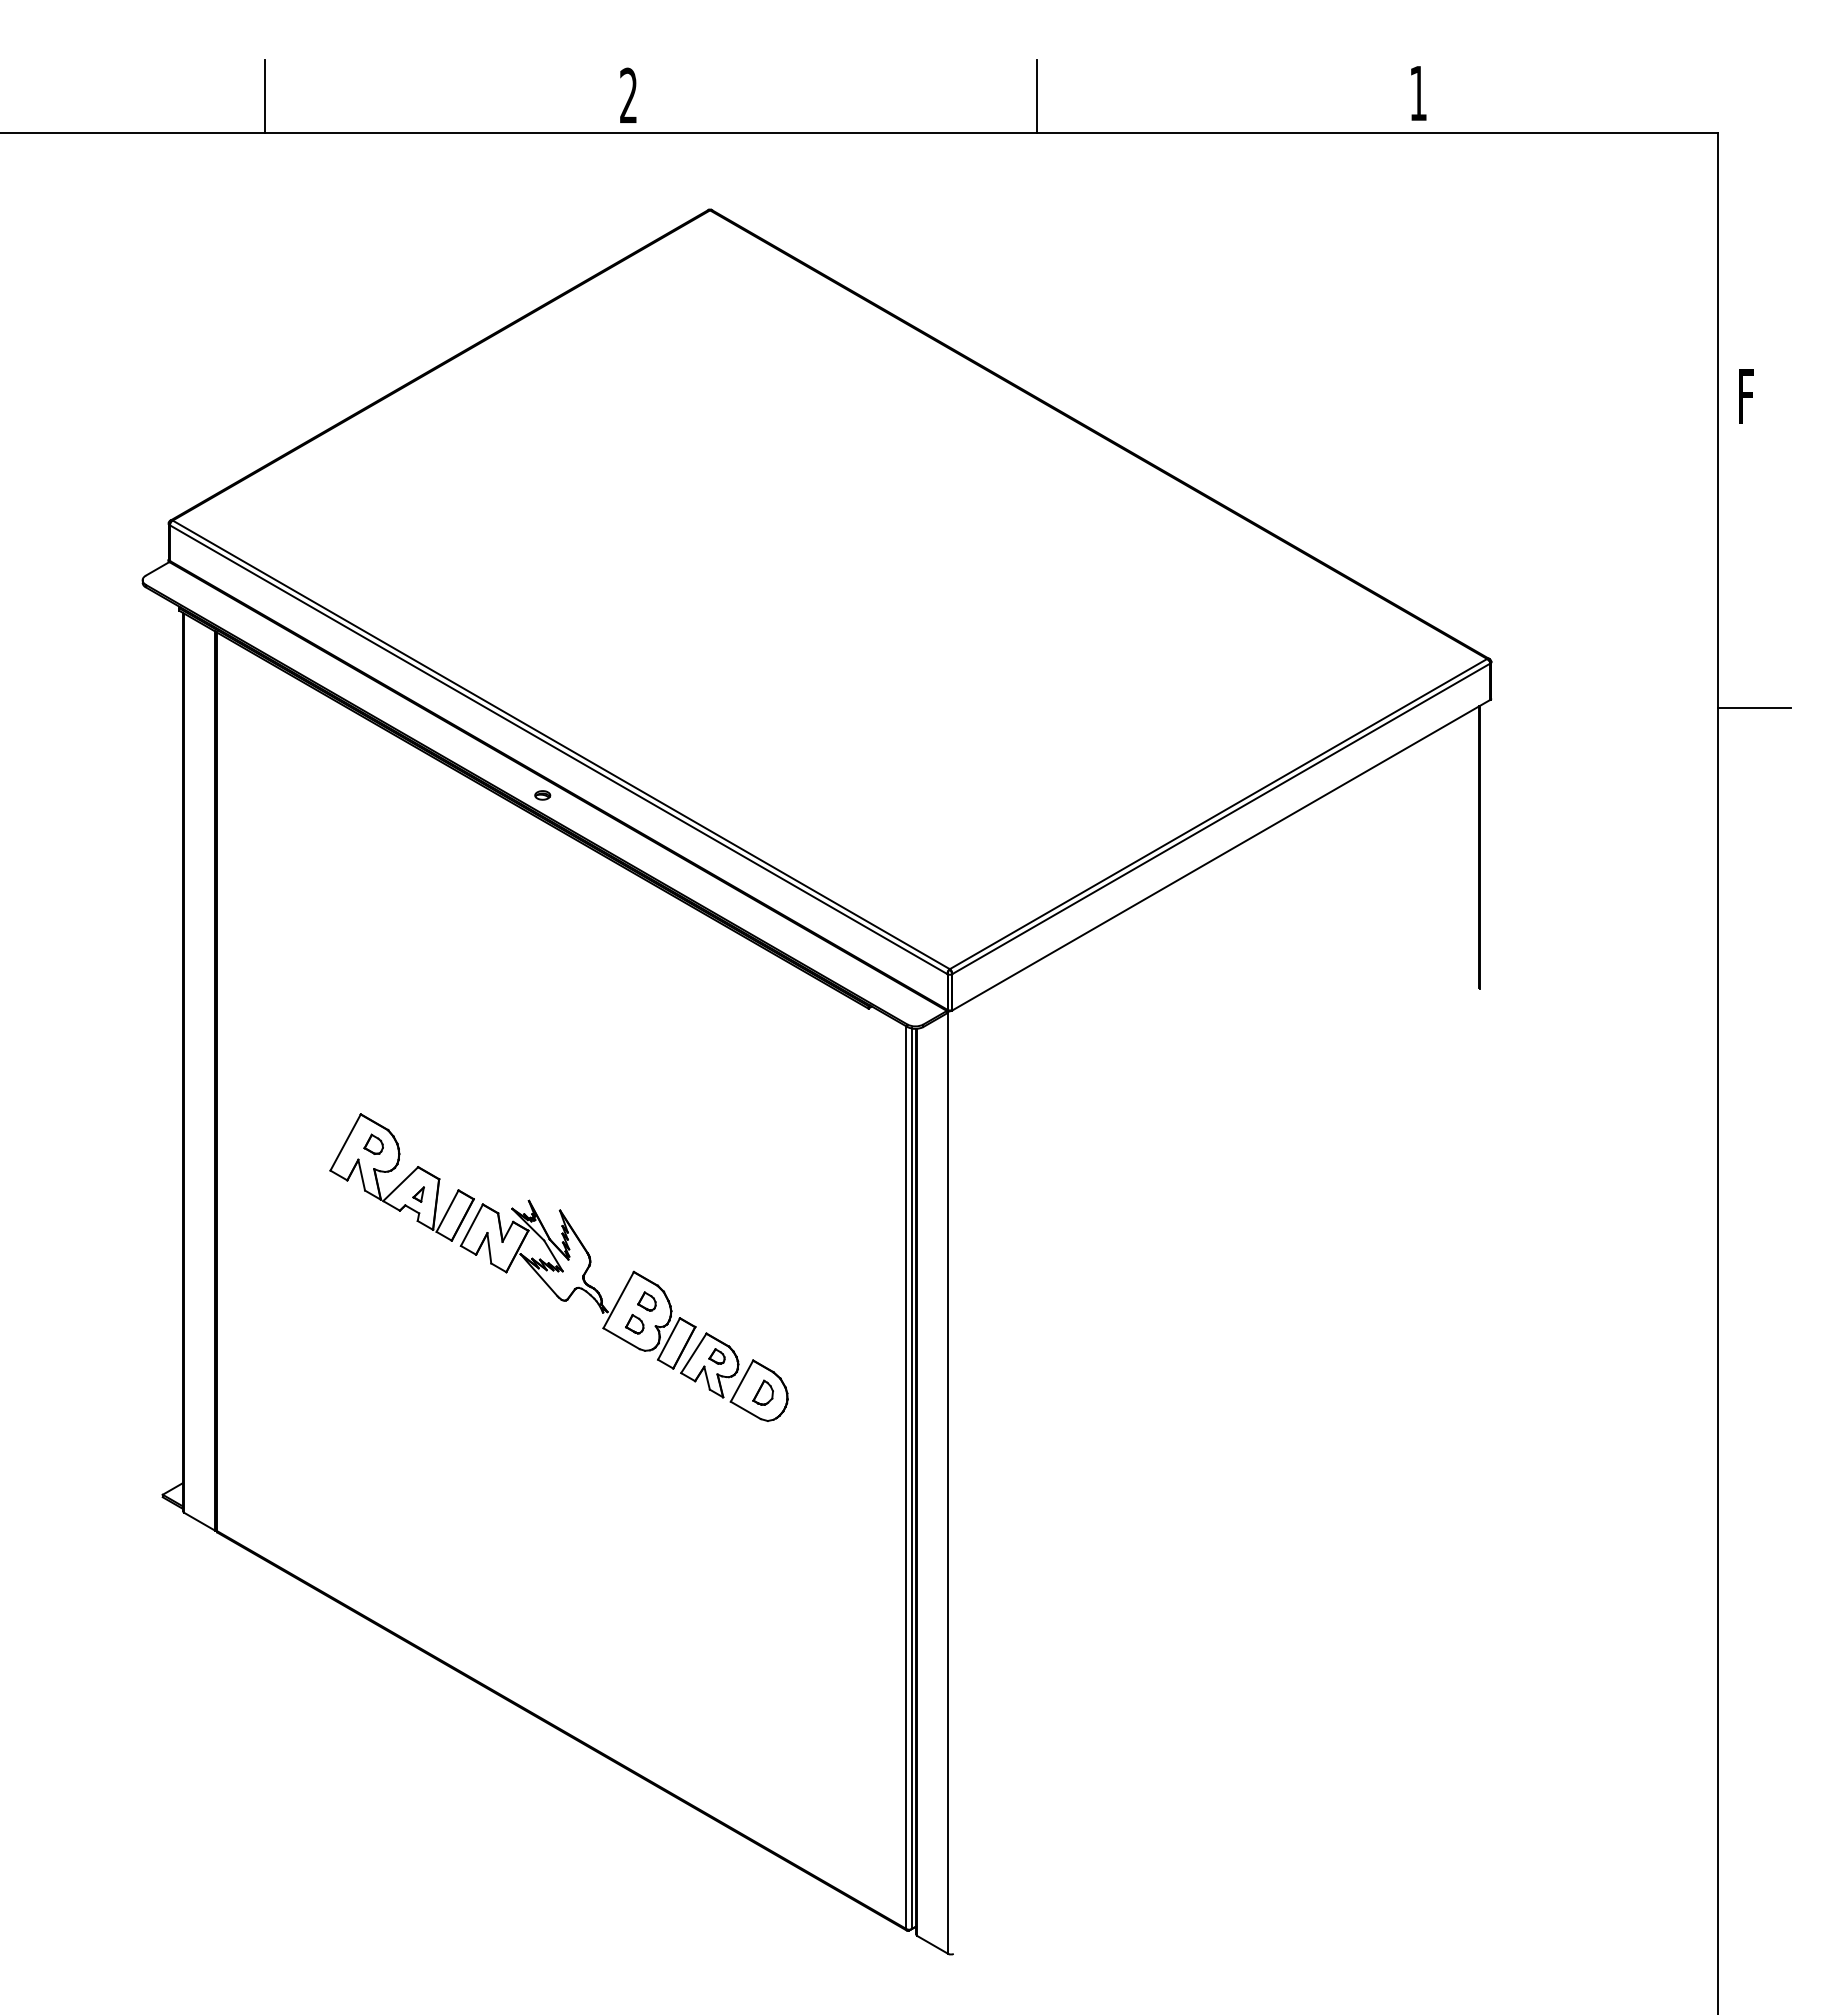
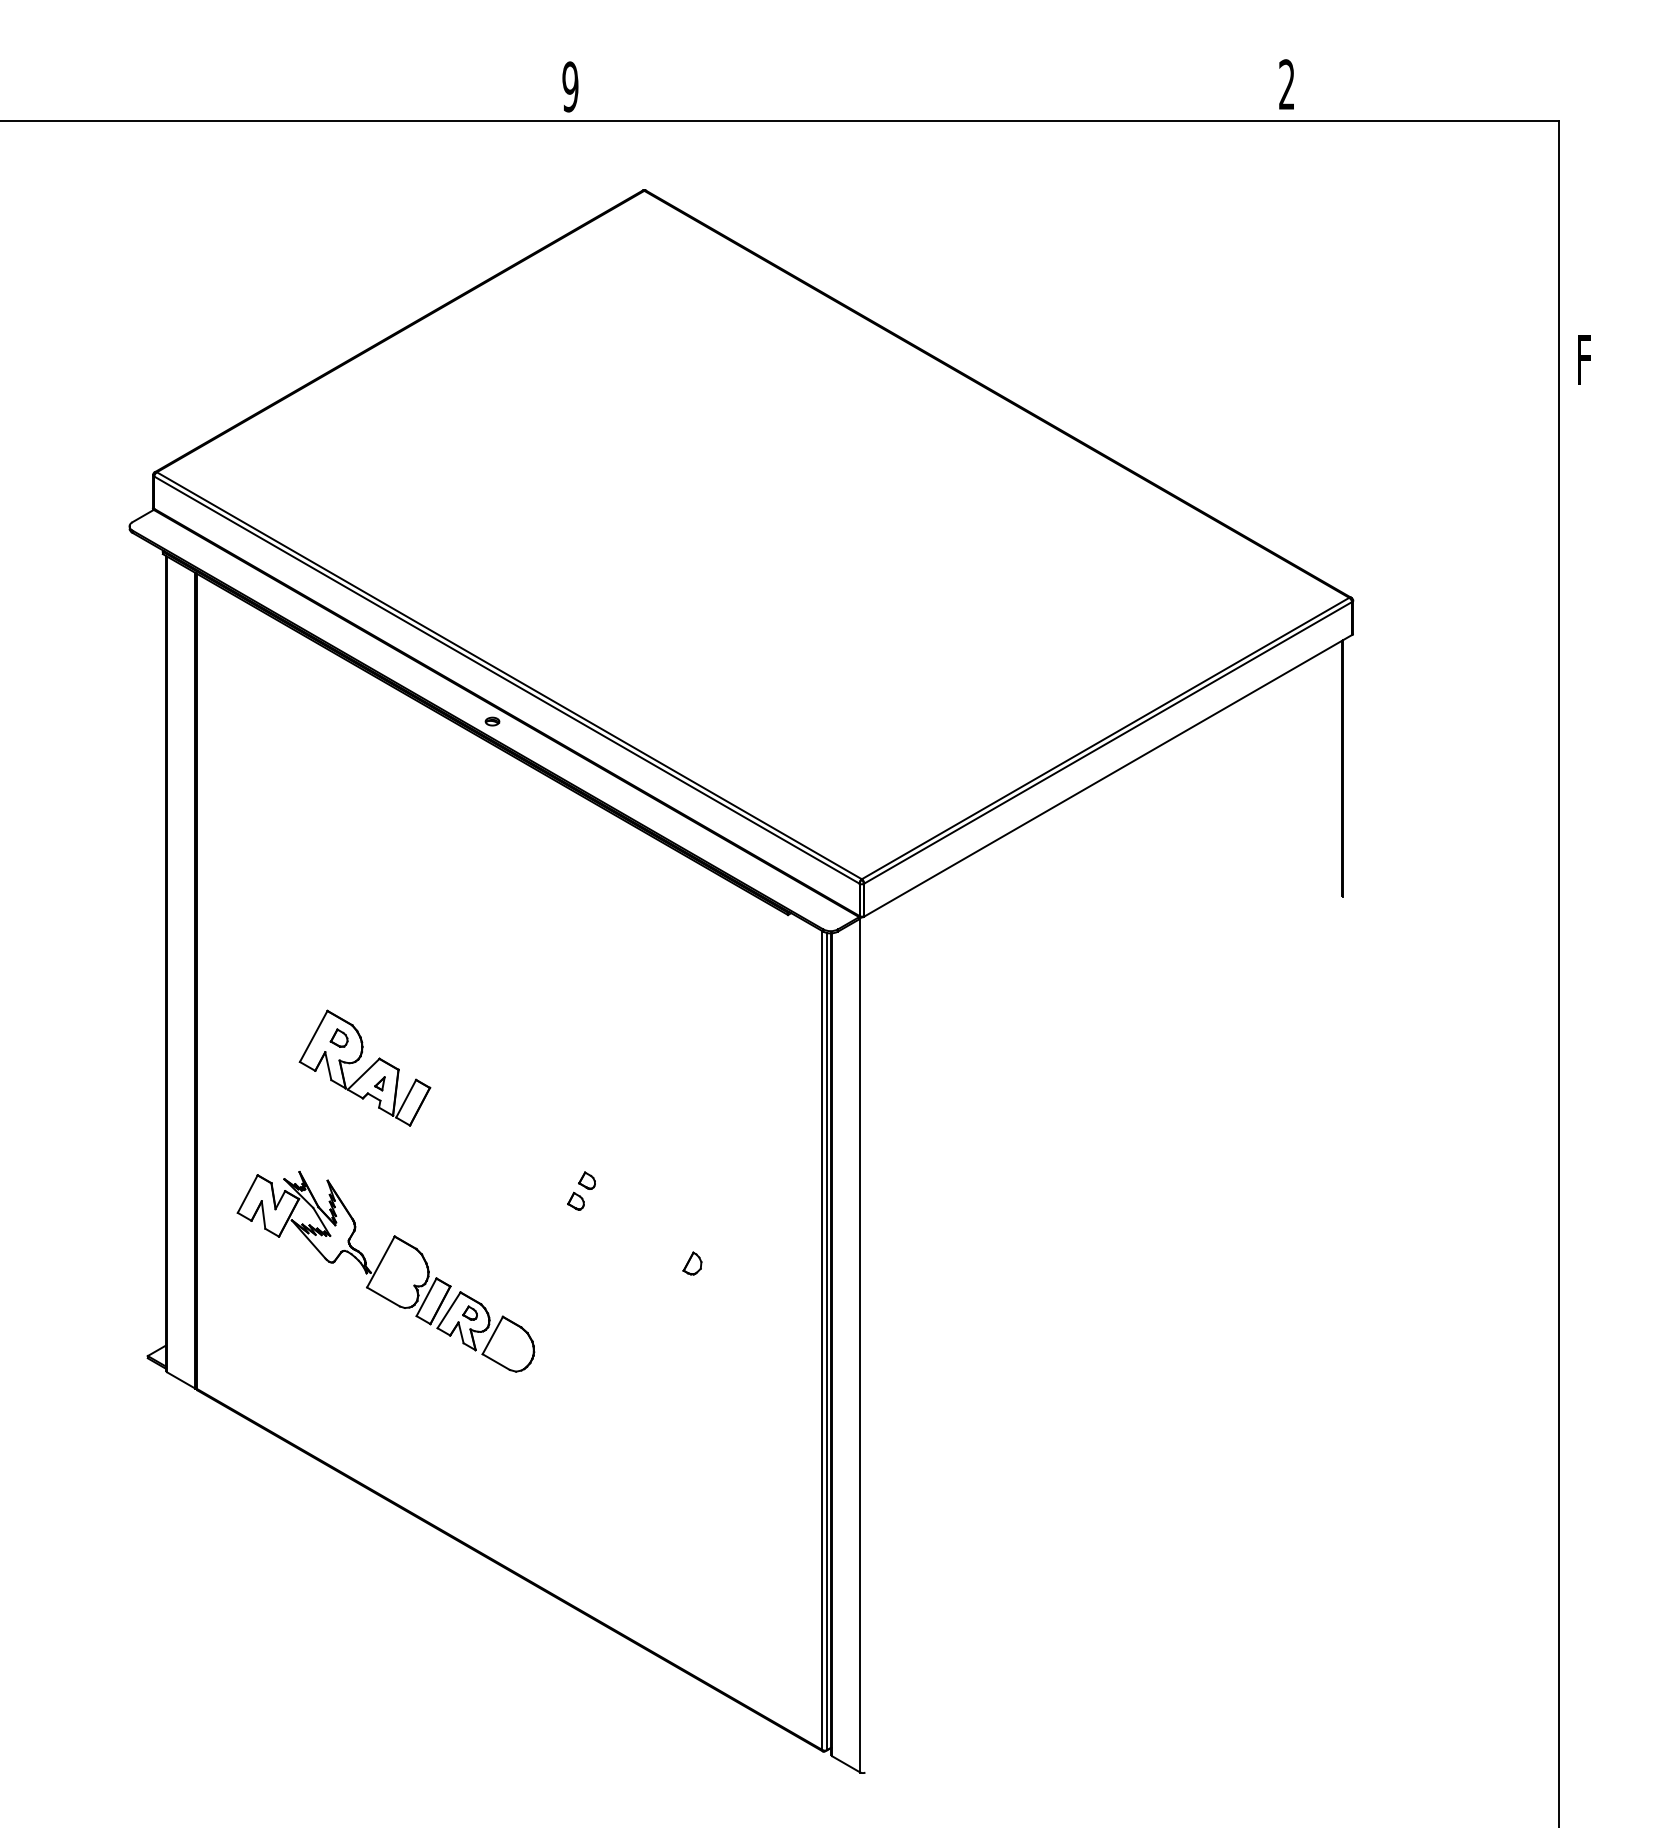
text: (1417, 92) -> (1286, 83), 1 -> 2
text: (628, 95) -> (570, 86), 2 -> 9
line: (264, 96) -> (240, 87), removed
line: (1036, 96) -> (940, 87), removed
line: (1754, 708) -> (1591, 642), removed
part: (623, 1310) -> (385, 1271), moved

